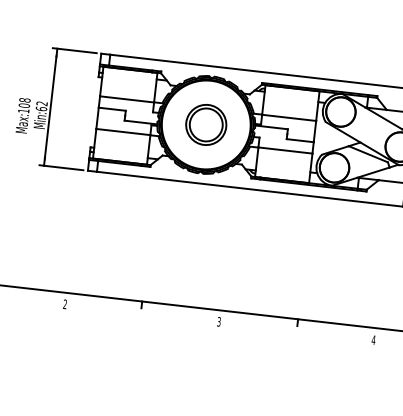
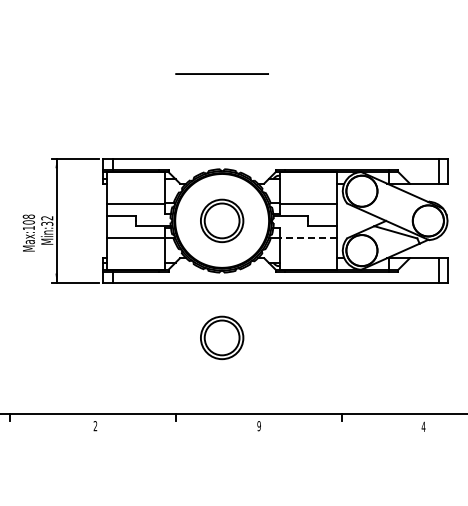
text: (41, 108) -> (47, 223), Min:62 -> Min:32
line: (285, 150) -> (308, 238), solid -> dashed
part: (194, 234) -> (222, 337), added
text: (218, 321) -> (258, 425), 3 -> 9

